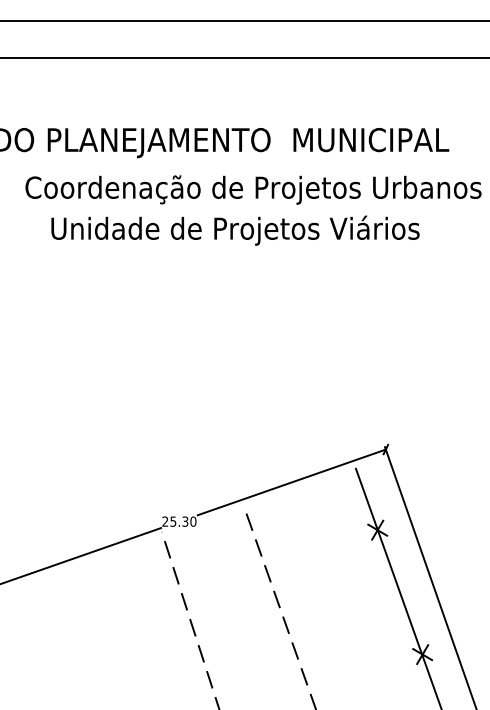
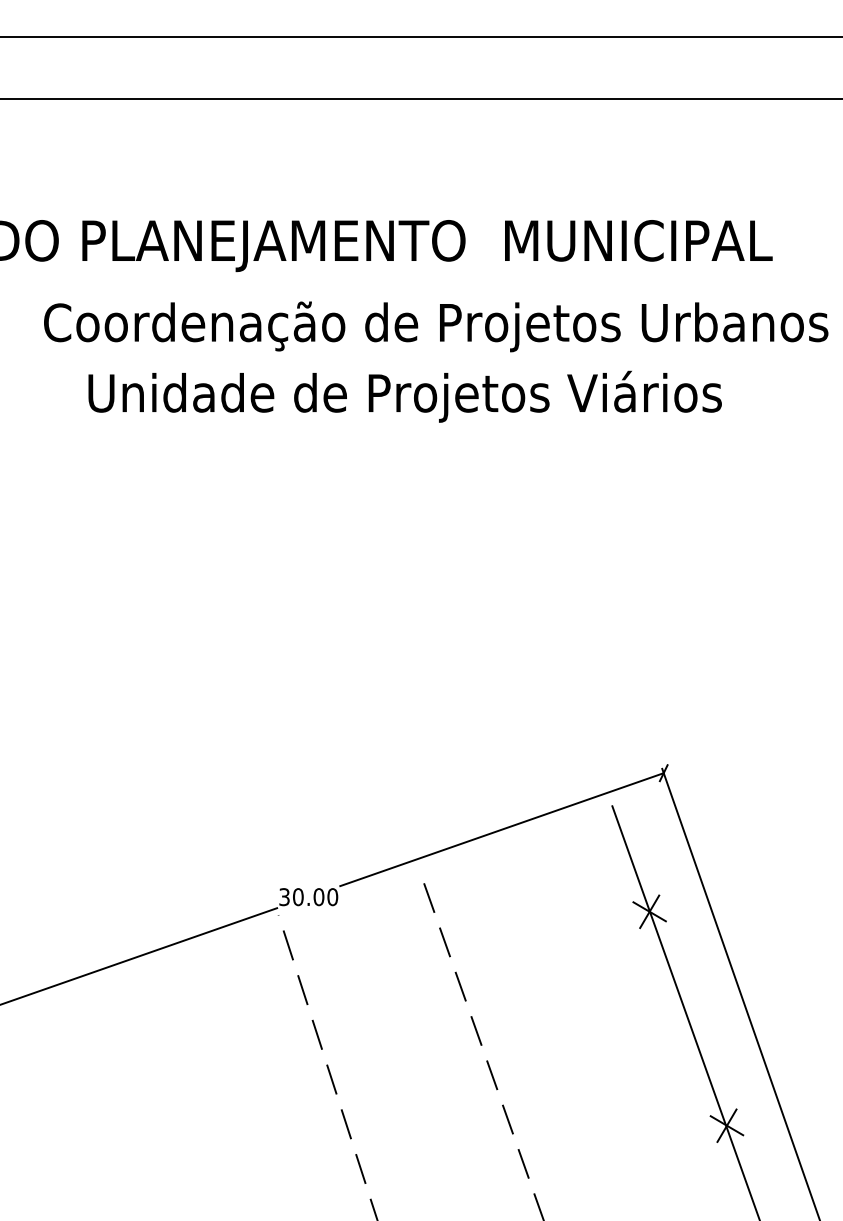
text: (175, 521) -> (301, 896), 25.30 -> 30.00

